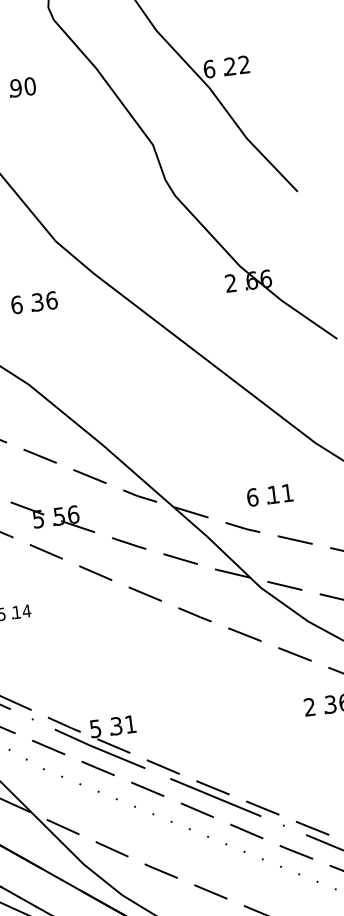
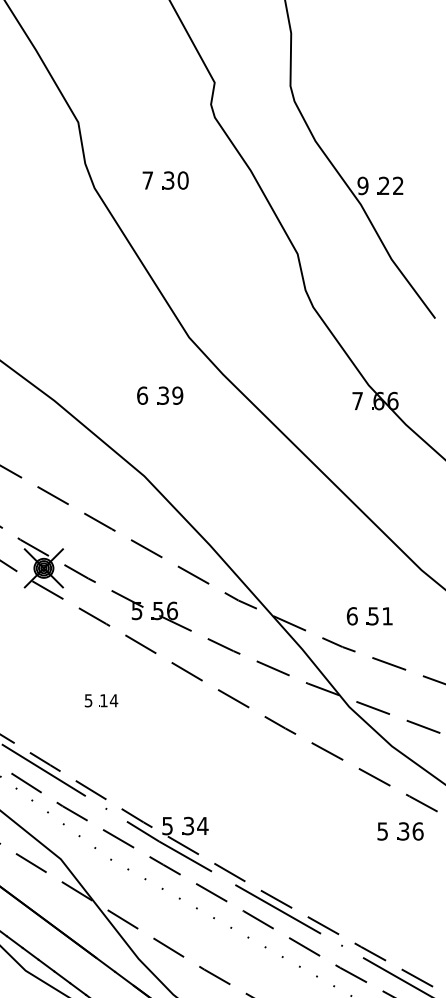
text: (208, 68) -> (362, 185), 6 -> 9
text: (15, 88) -> (168, 180), 90 -> 30
text: (230, 282) -> (357, 400), 2 -> 7
text: (51, 300) -> (177, 395), 36 -> 39
text: (273, 495) -> (373, 616), 11 -> 51
text: (309, 707) -> (382, 831), 2 -> 5
text: (130, 723) -> (202, 825), 31 -> 34

